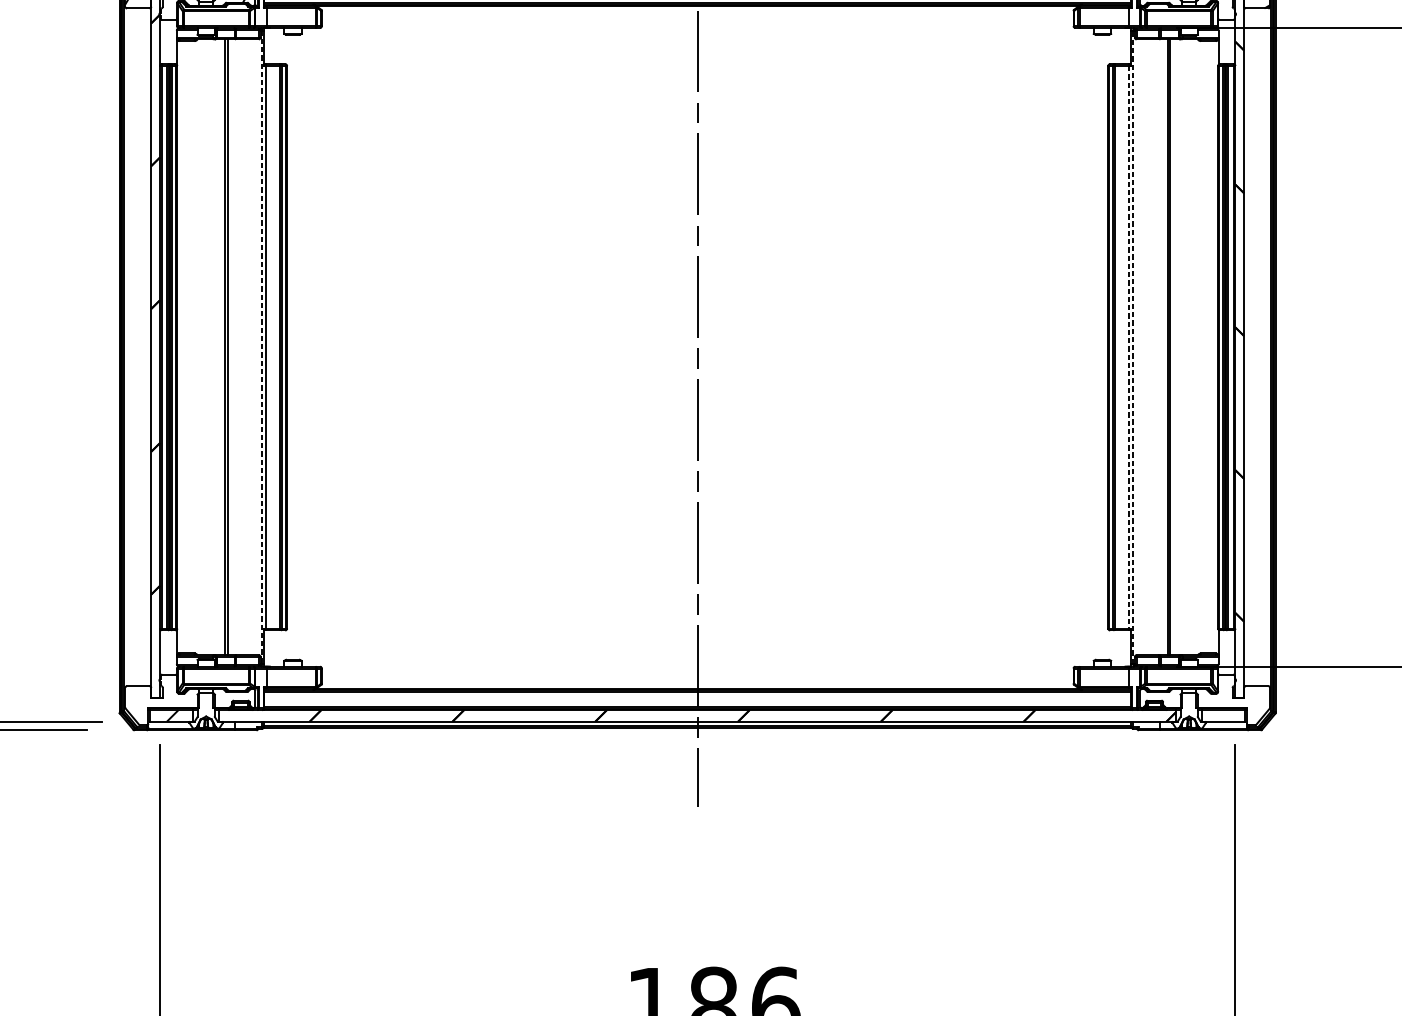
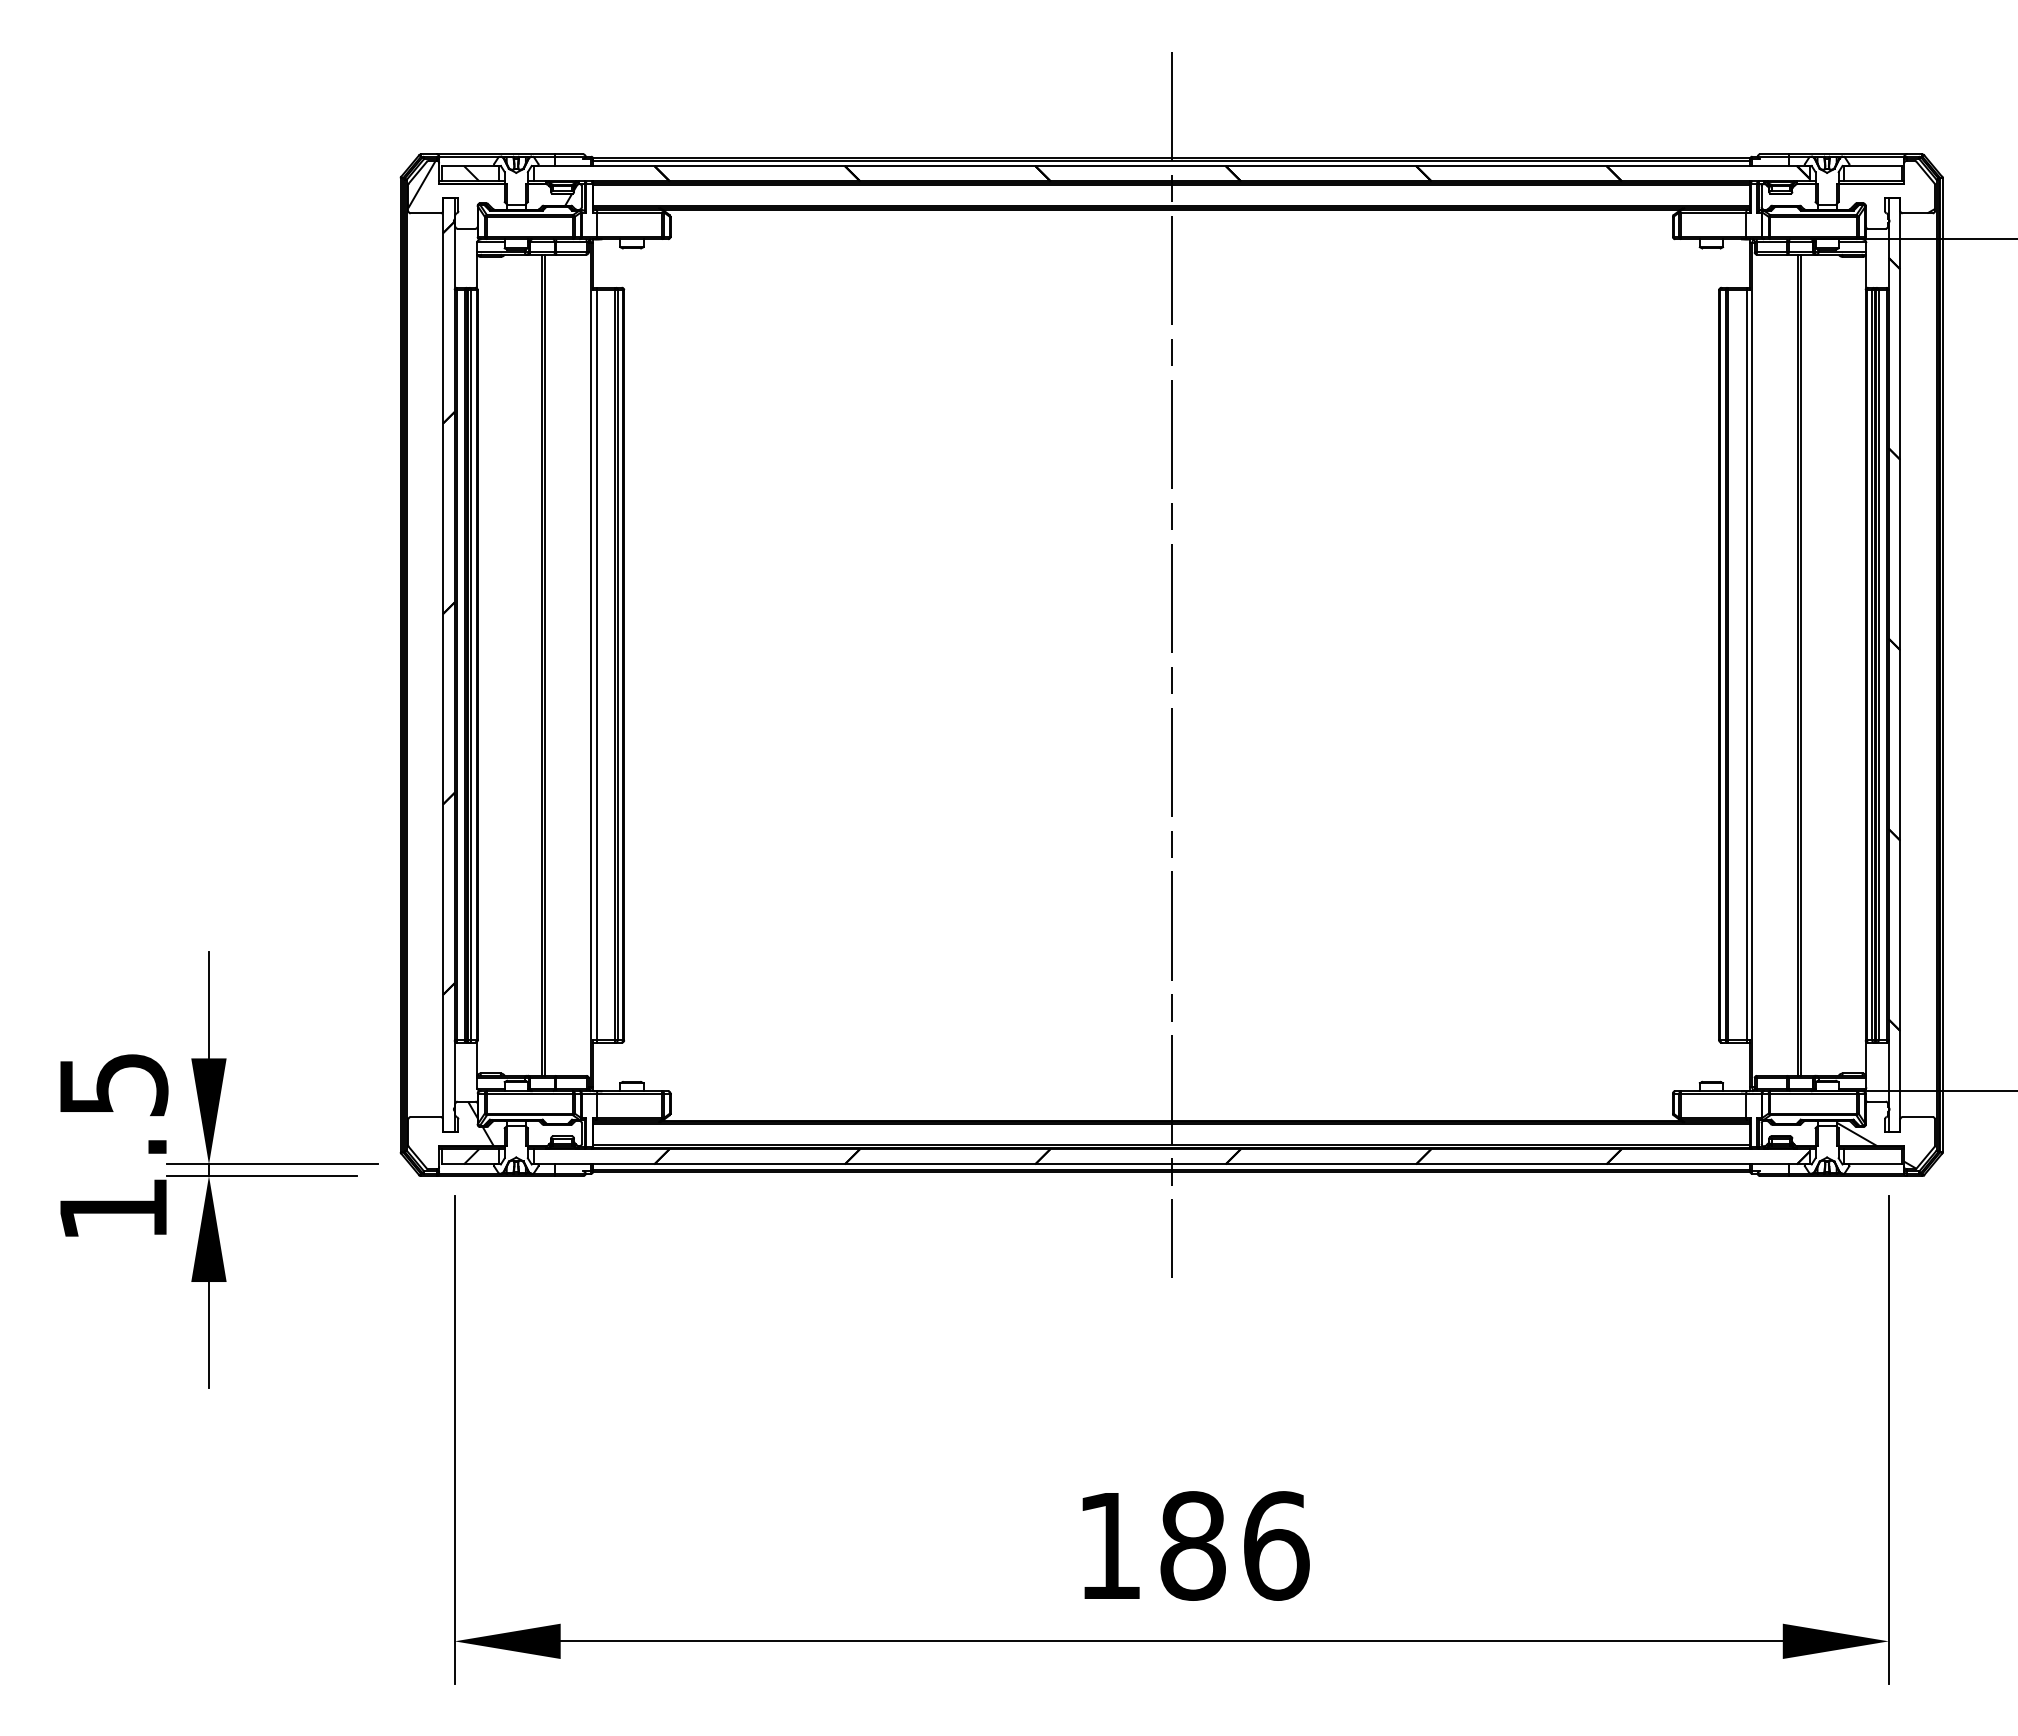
line: (1133, 346) -> (1752, 664), dashed -> solid
line: (262, 347) -> (591, 665), dashed -> solid
line: (1128, 347) -> (1746, 665), dashed -> solid
hatch: (179, 690) -> (480, 1123), added
hatch: (1226, 707) -> (1876, 1145), added

